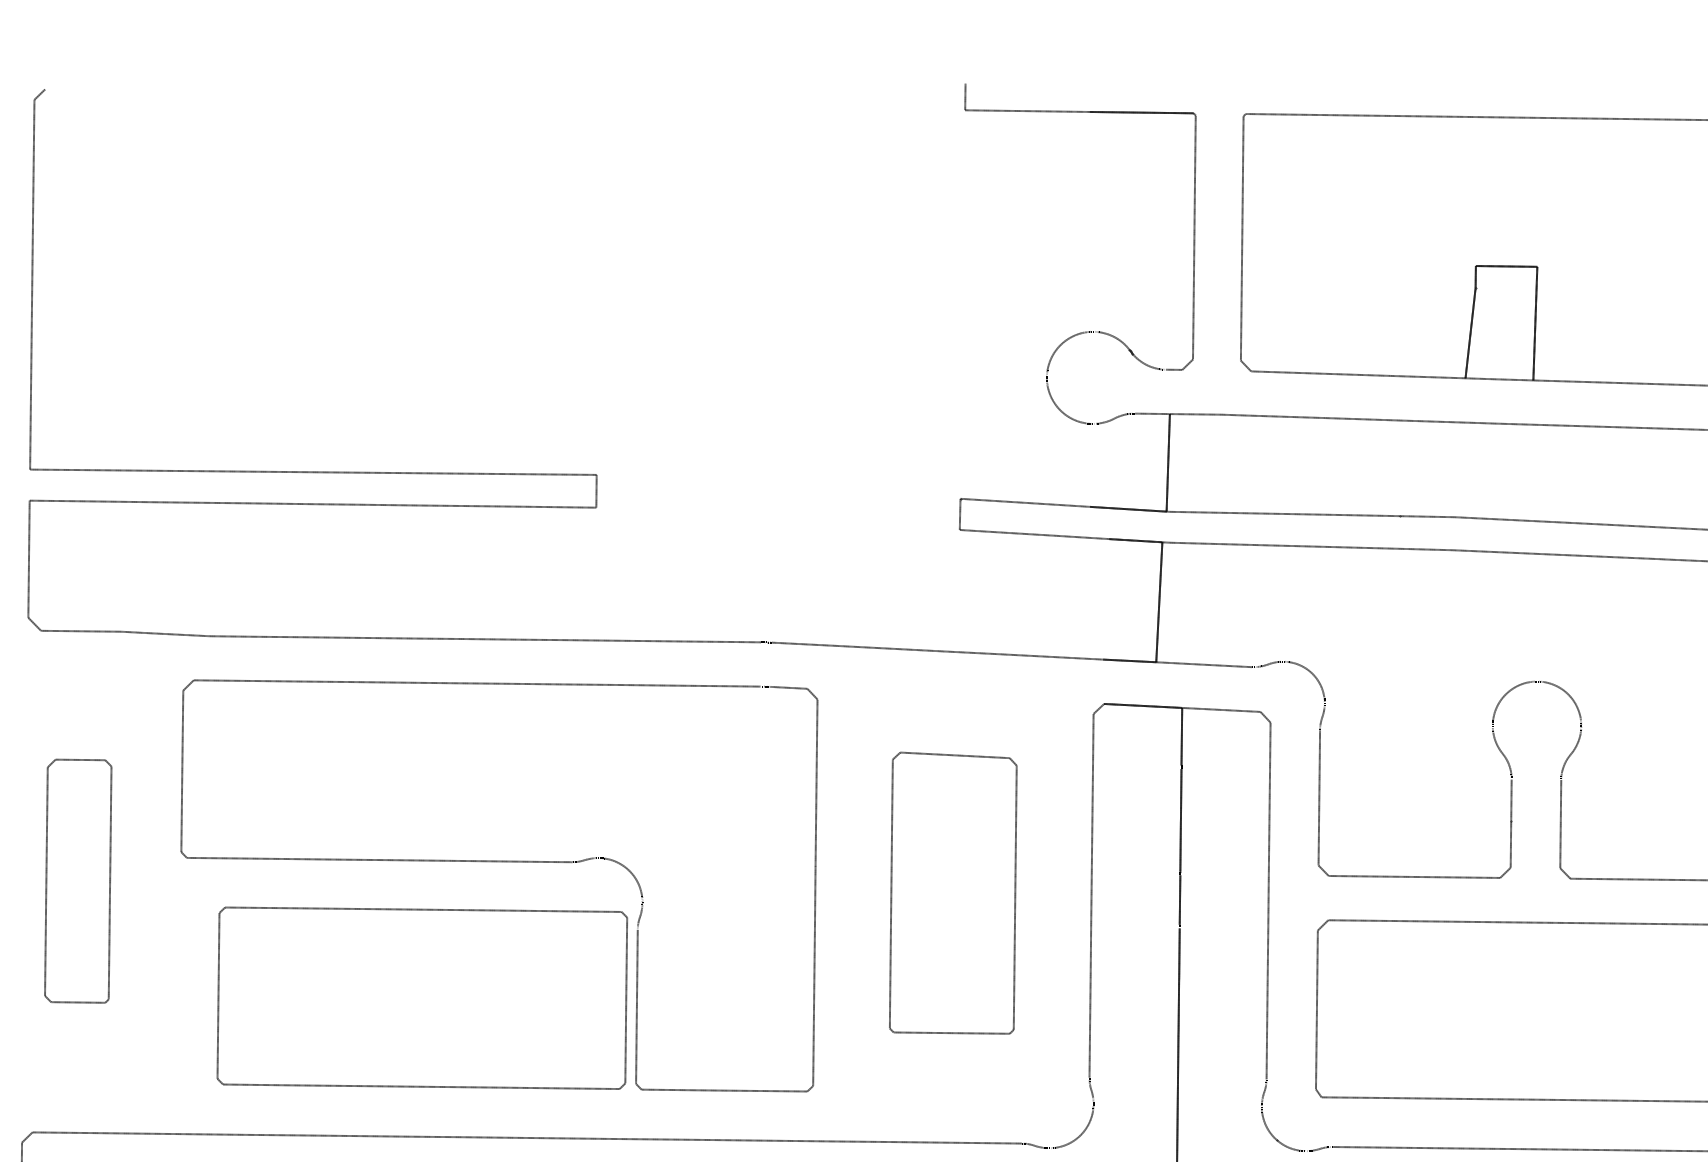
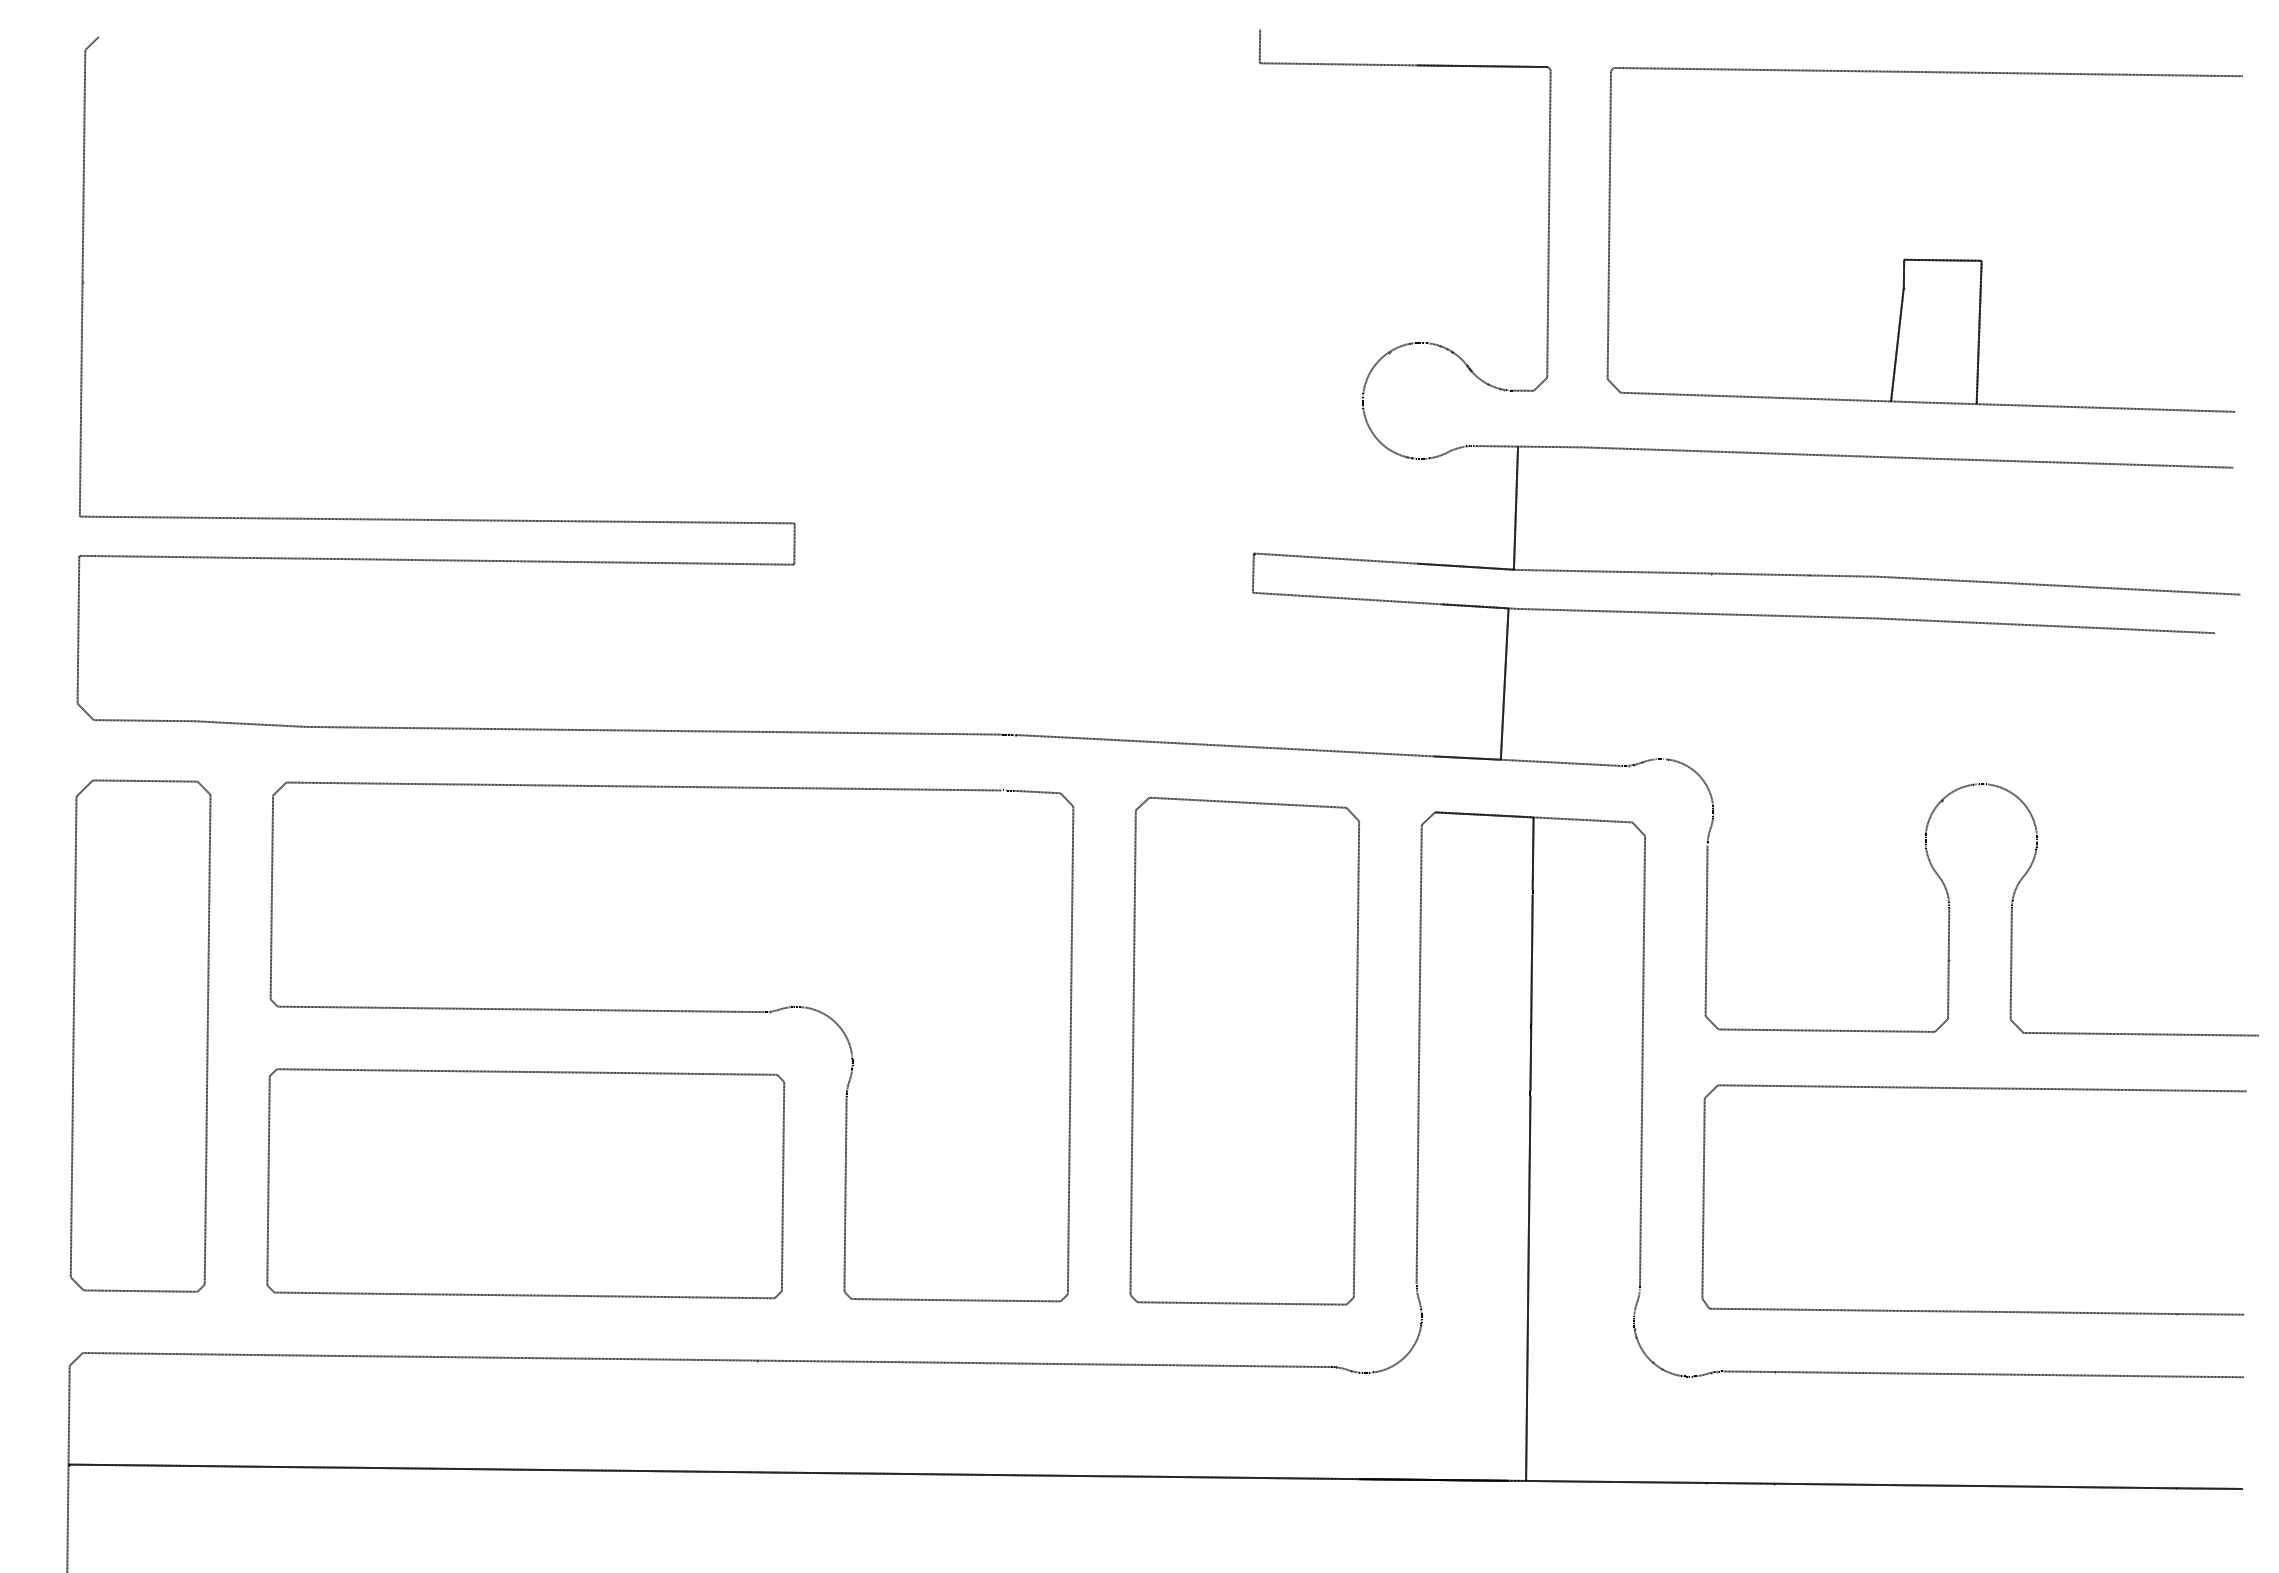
part: (78, 880) -> (140, 1035), size x1.67
part: (953, 892) -> (1244, 1050), size x1.43
part: (422, 998) -> (525, 1183), moved

